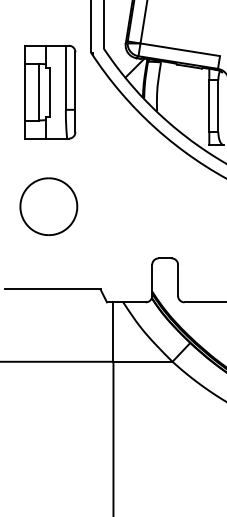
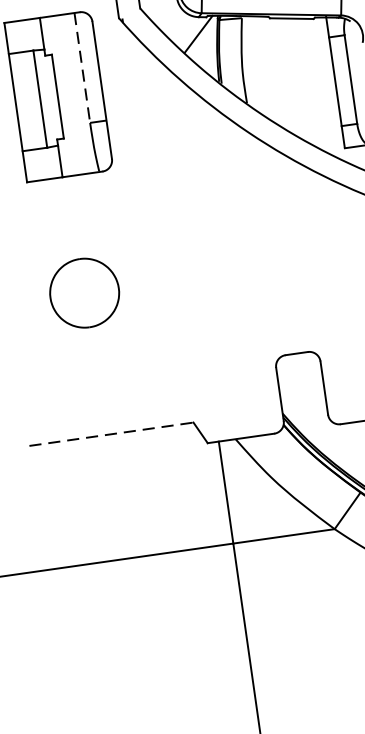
line: (65, 78) -> (81, 69), solid -> dashed
part: (48, 206) -> (83, 293), size x0.7
line: (52, 289) -> (111, 434), solid -> dashed

